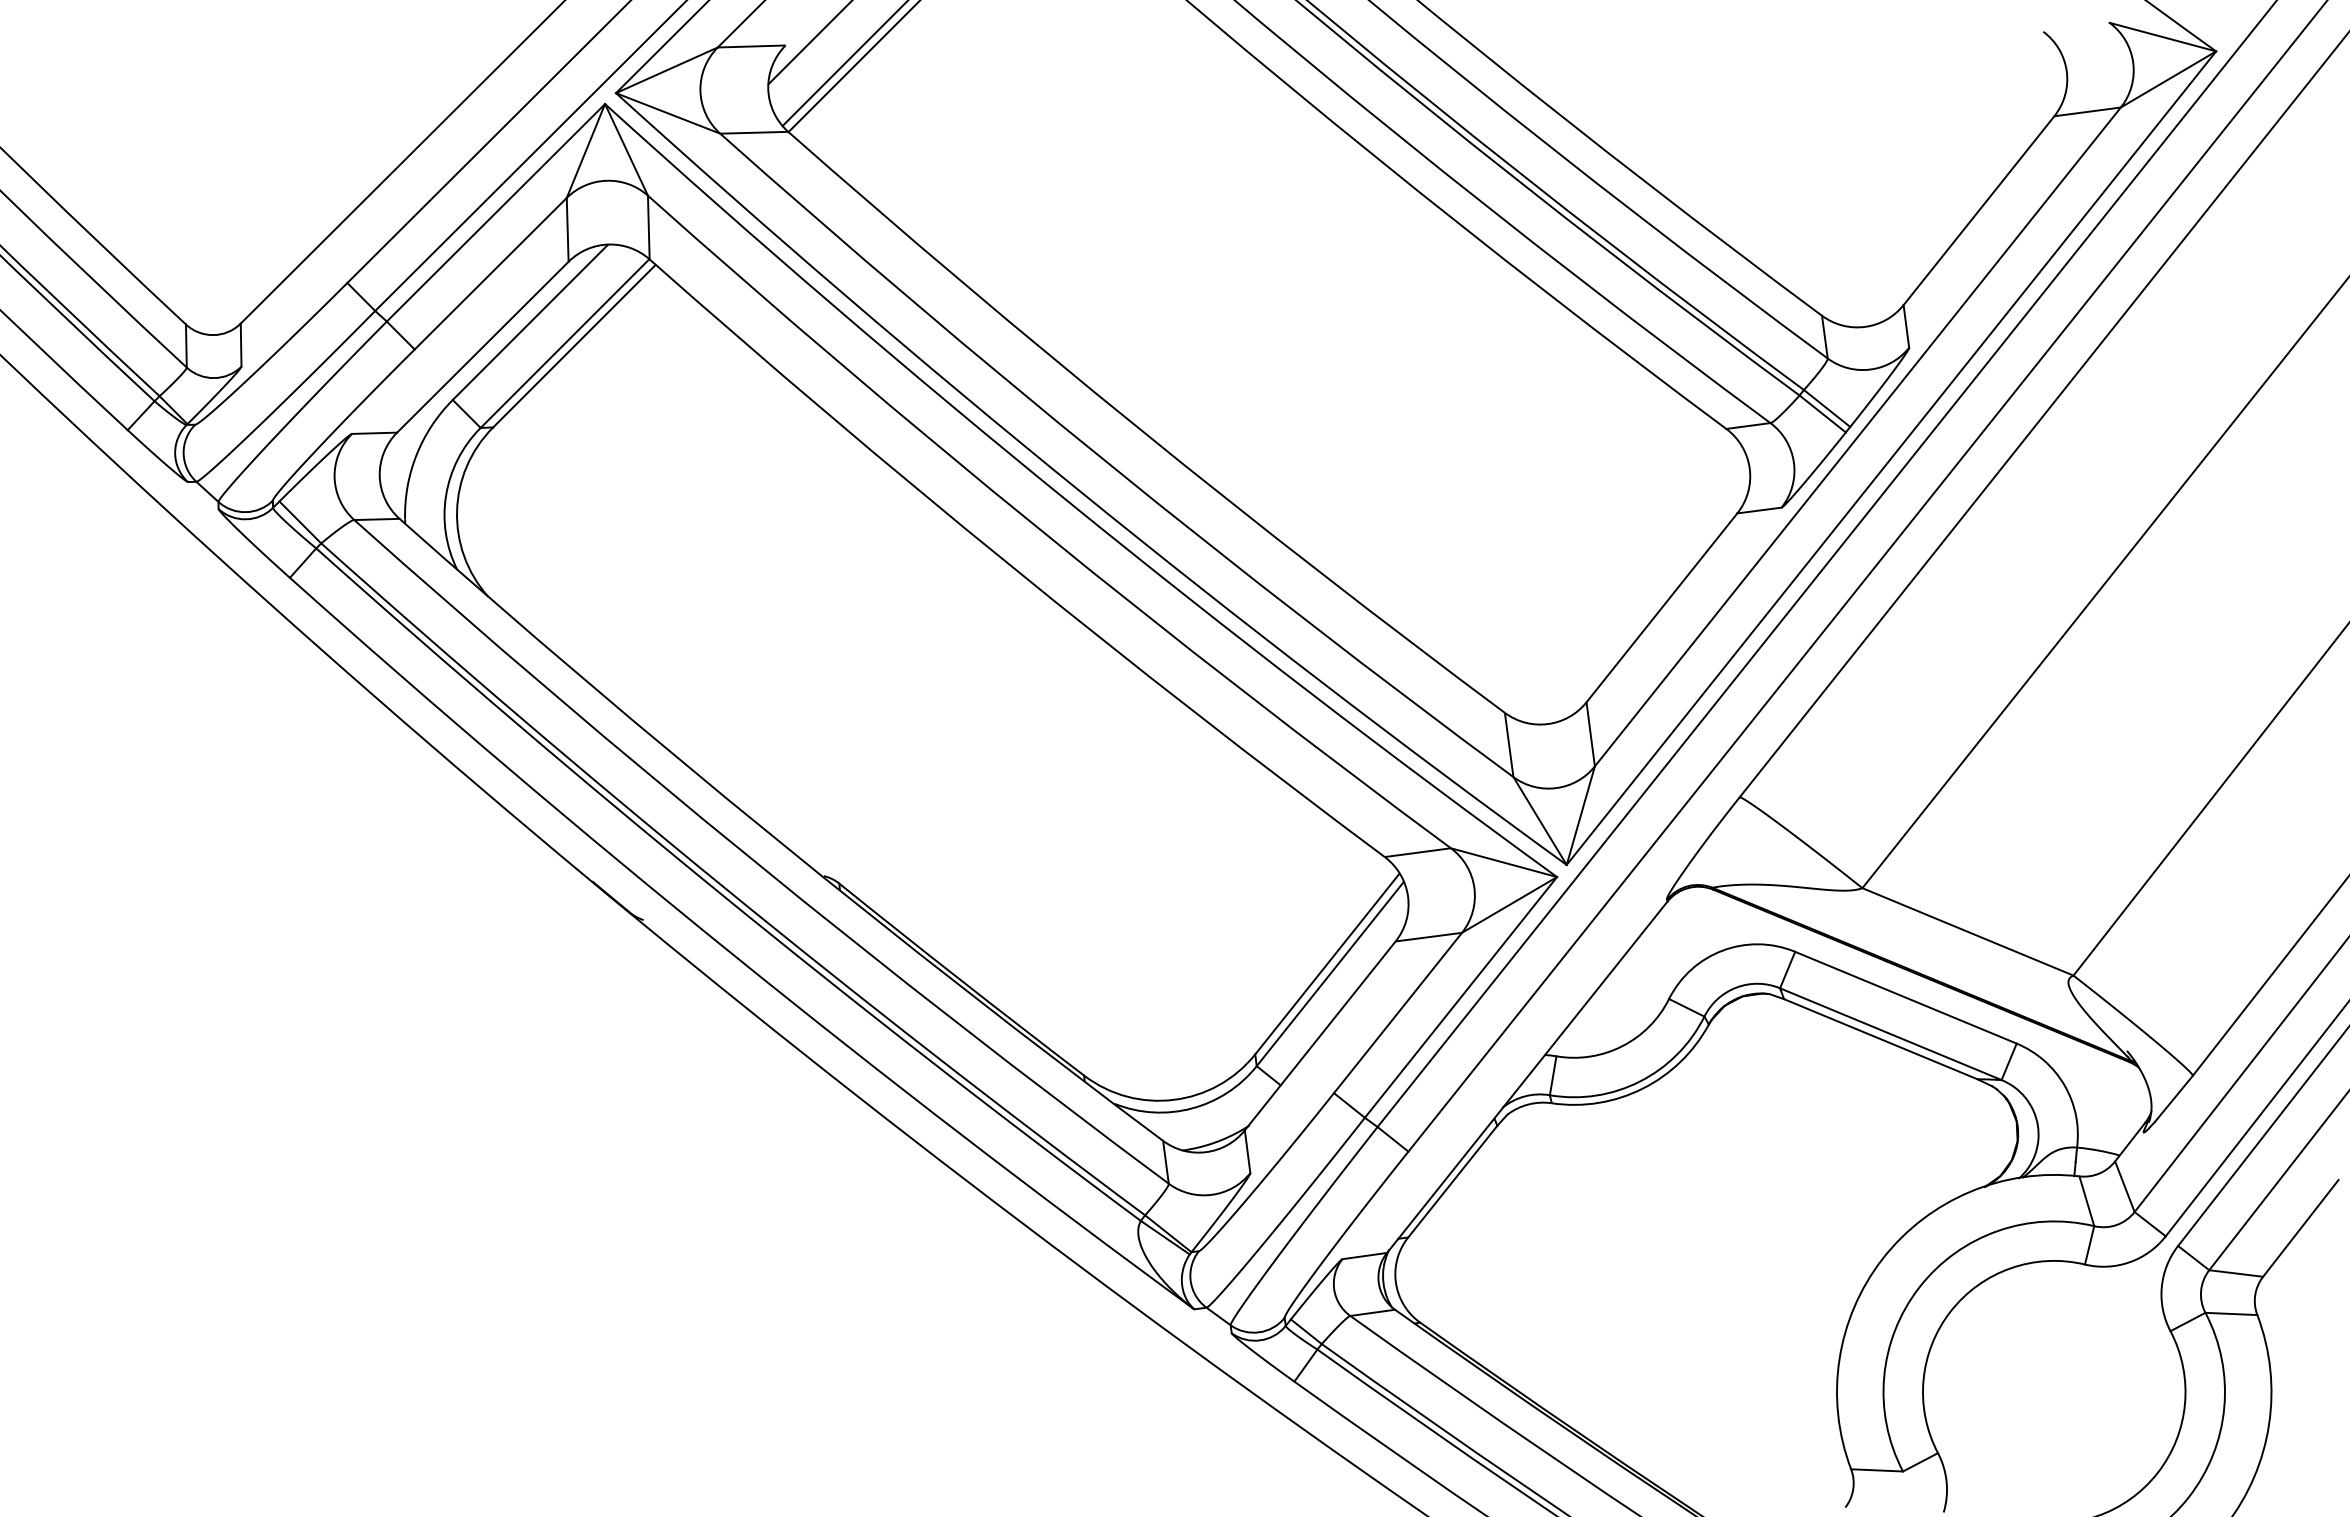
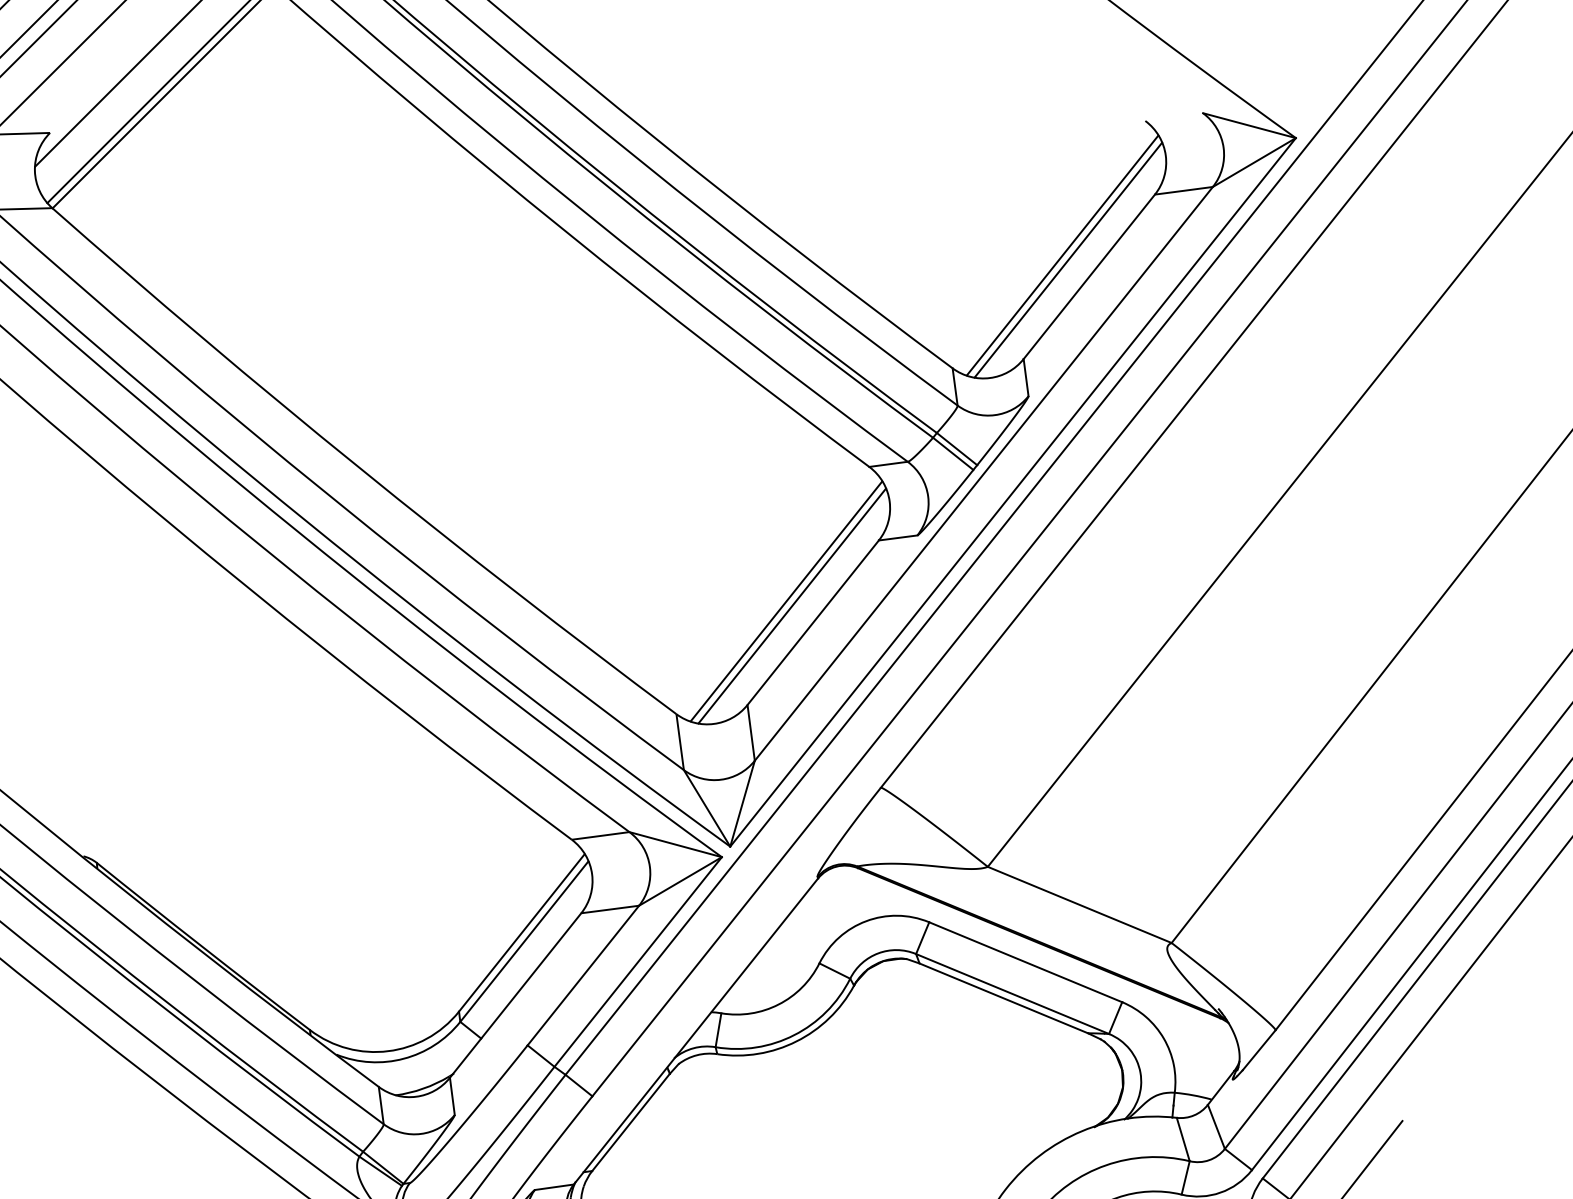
line: (1948, 185) -> (1062, 254), added
line: (1954, 191) -> (1068, 260), added
line: (1631, 583) -> (786, 601), added
line: (1637, 588) -> (791, 605), added

